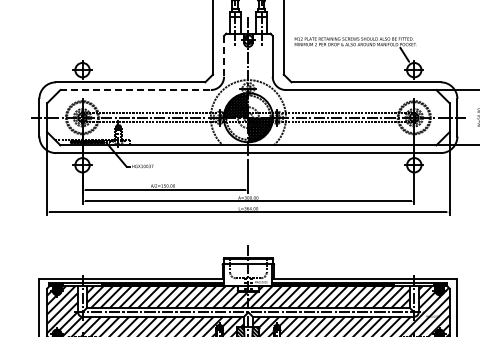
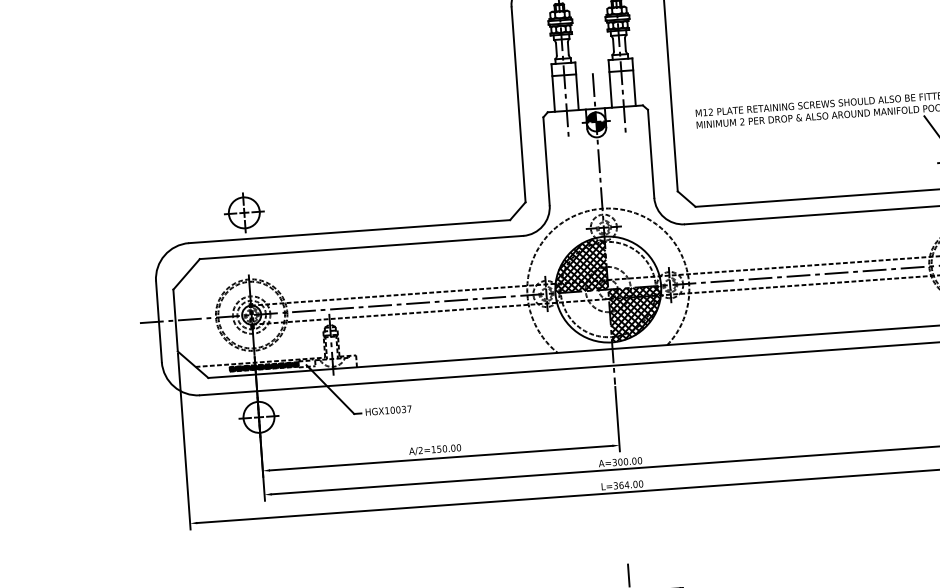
line: (224, 56) -> (547, 161), dashed -> solid
line: (136, 90) -> (363, 248), dashed -> solid

